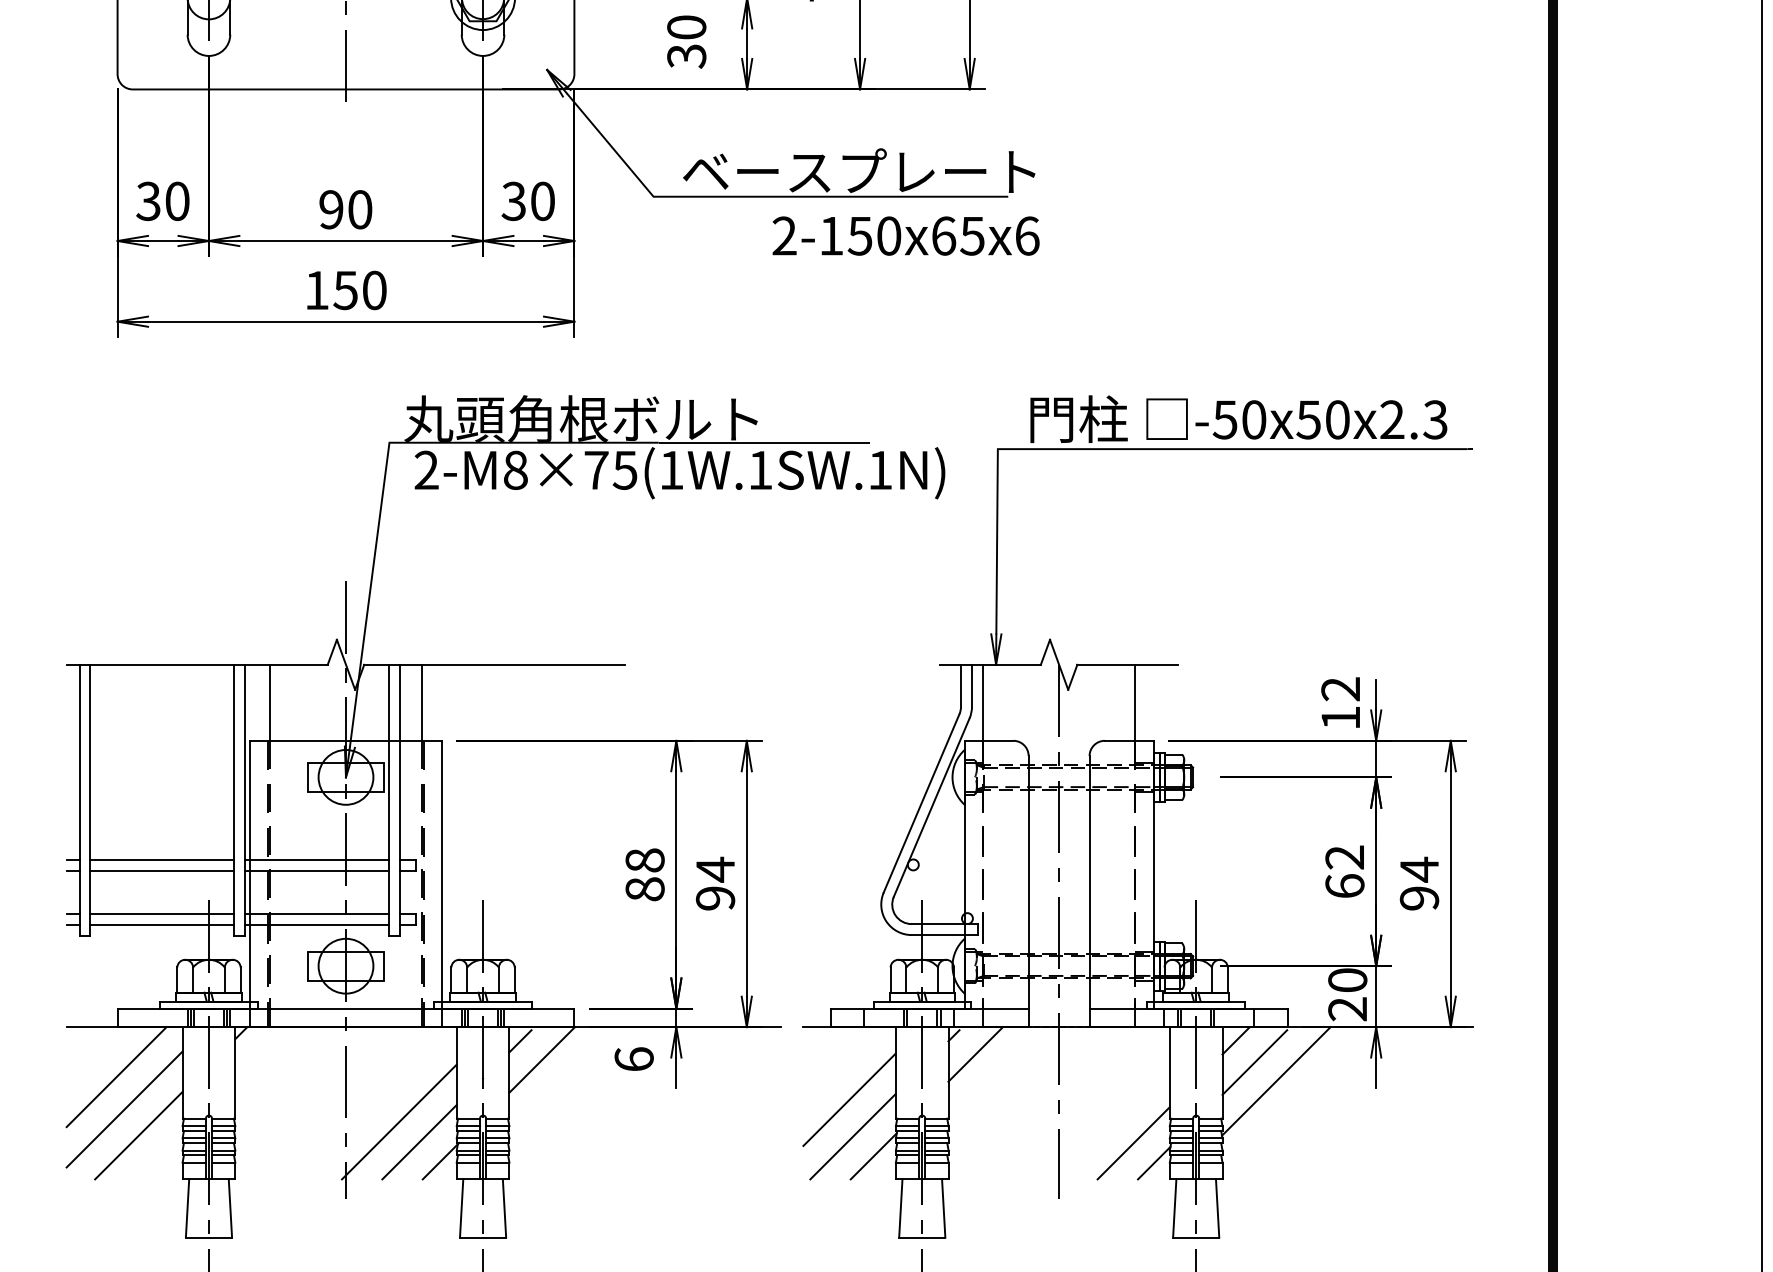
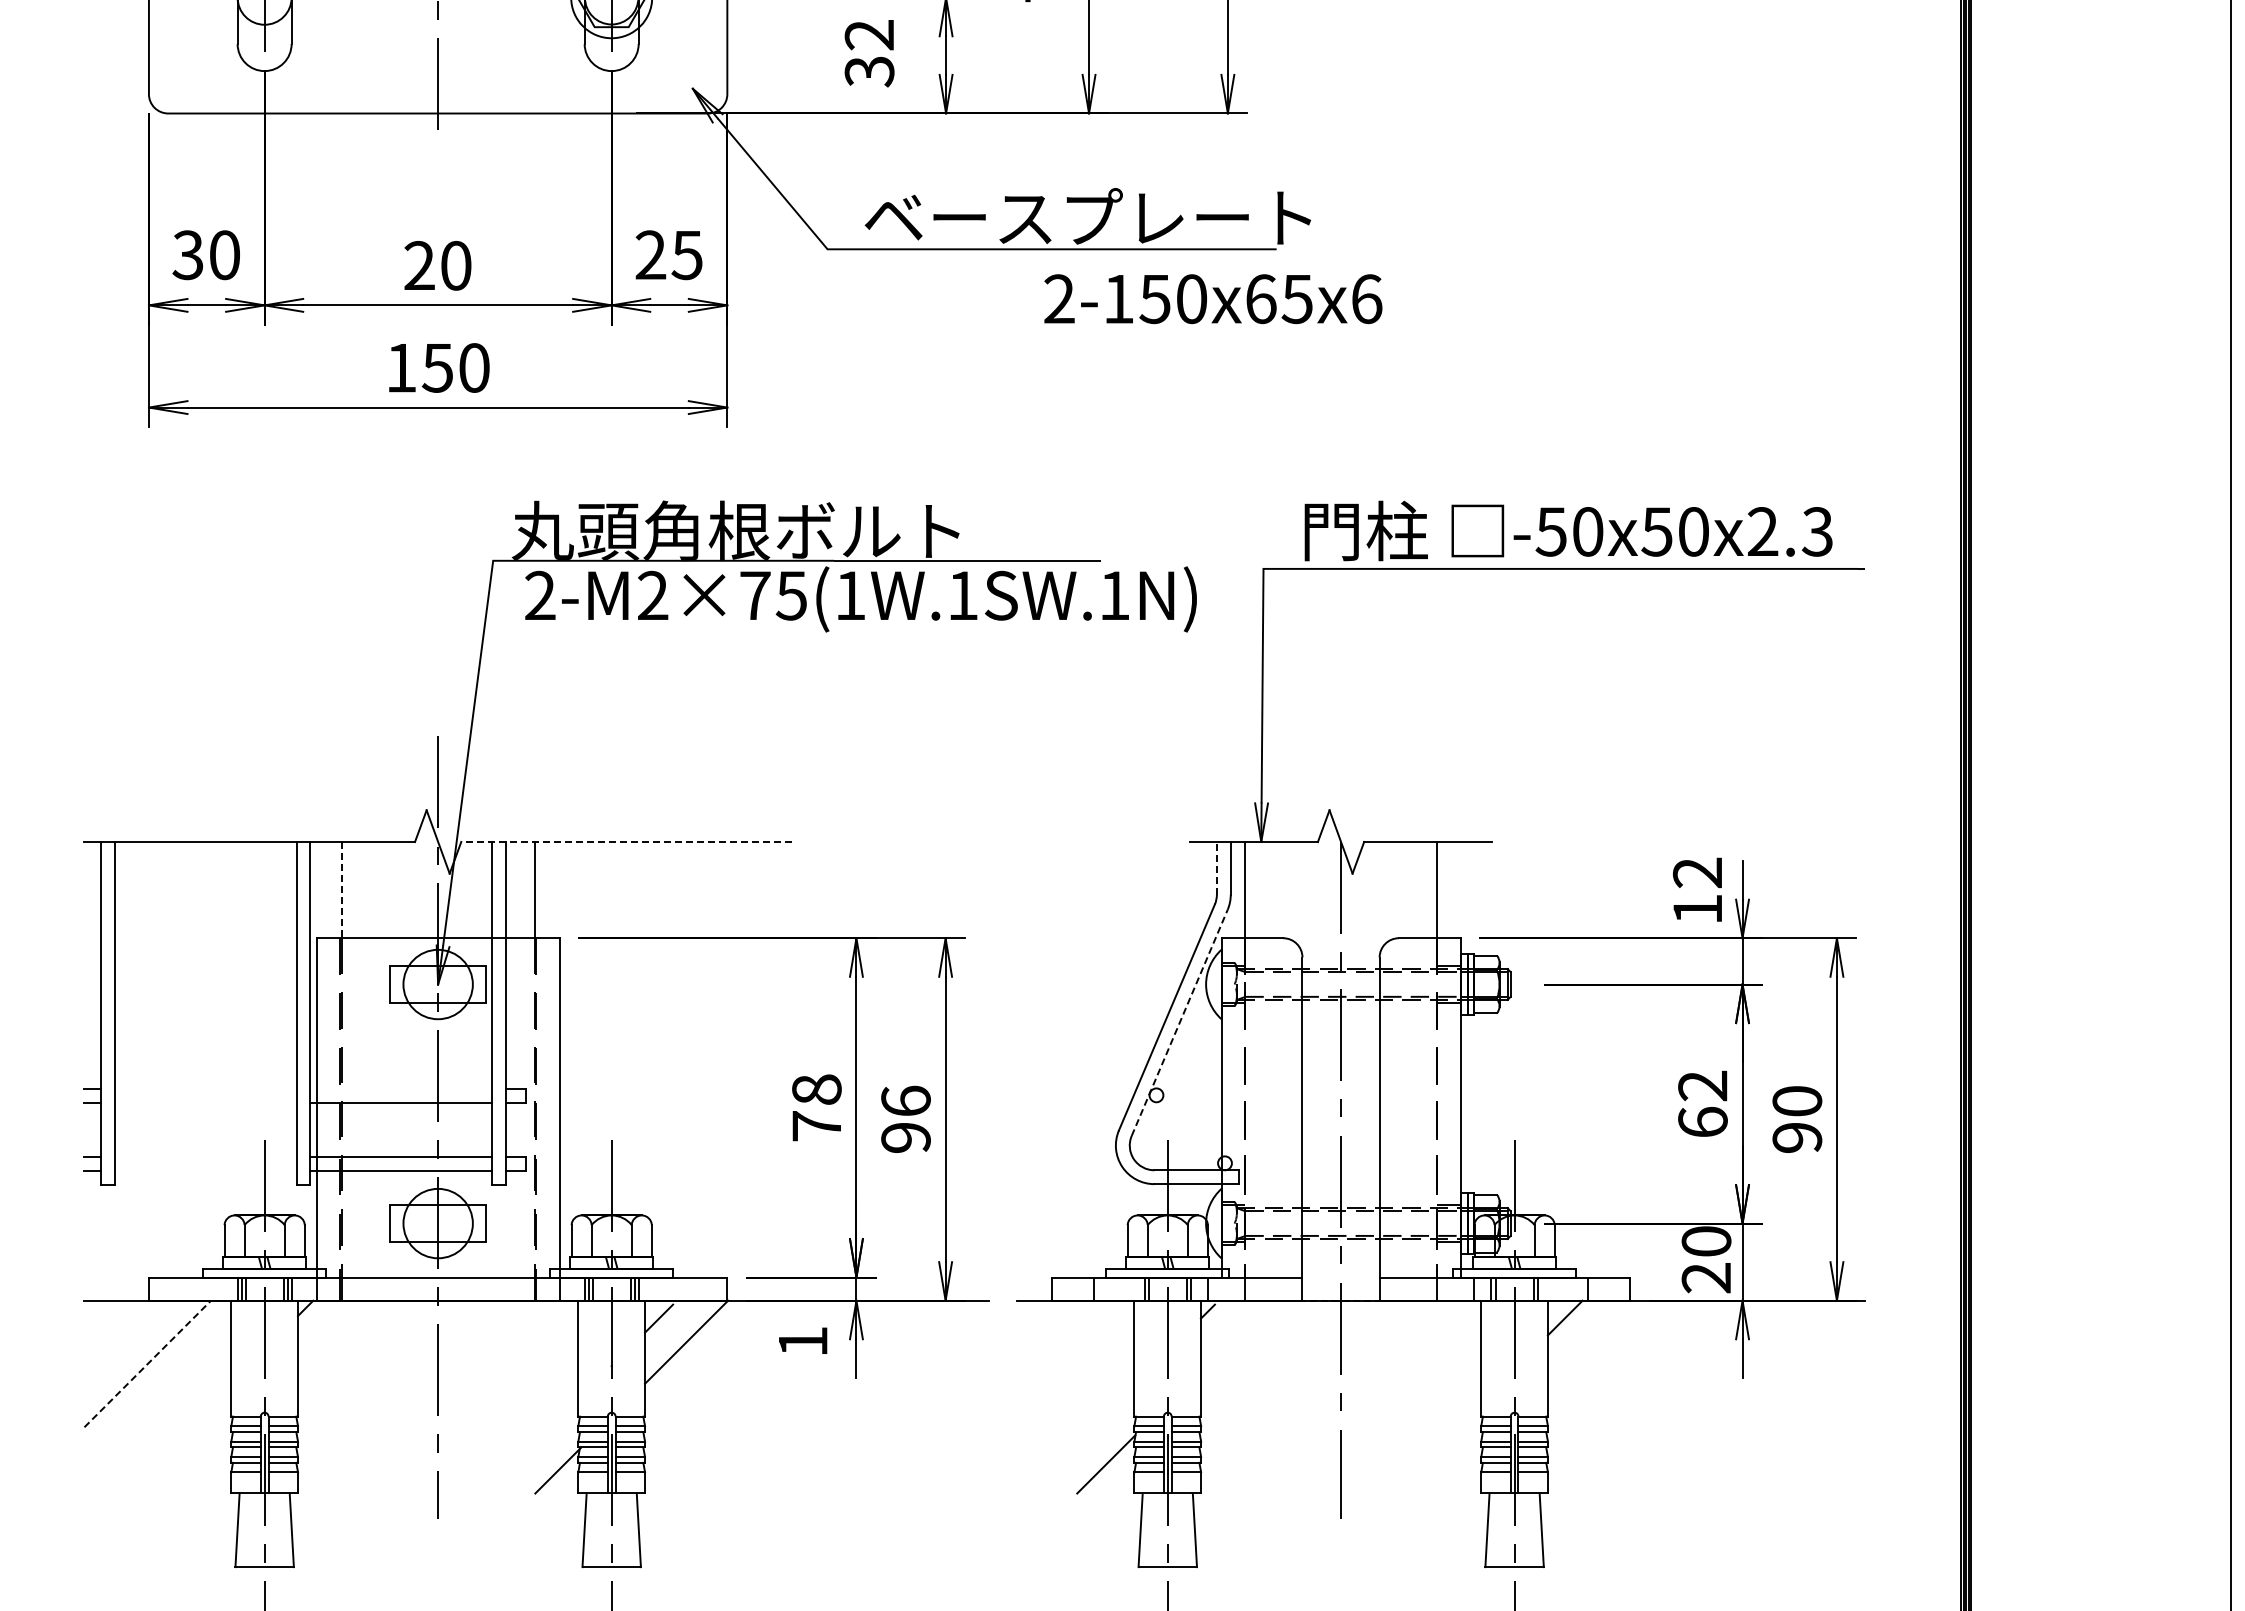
text: (686, 27) -> (869, 35), 30 -> 32
text: (527, 201) -> (668, 255), 30 -> 25
text: (331, 209) -> (419, 265), 90 -> 20
text: (906, 236) -> (1213, 299), moved
text: (516, 470) -> (653, 595), 2-M8×75(1W.1SW.1N) -> 2-M2×75(1W.1SW.1N)
line: (494, 664) -> (626, 841), solid -> dashed
line: (960, 684) -> (1216, 867), solid -> dashed
line: (269, 703) -> (341, 890), solid -> dashed
line: (931, 807) -> (1179, 1022), solid -> dashed
line: (162, 860) -> (205, 1089), removed
line: (317, 860) -> (401, 1089), removed
text: (715, 869) -> (905, 1101), 94 -> 96
text: (1419, 869) -> (1797, 1101), 94 -> 90
line: (162, 871) -> (205, 1103), removed
text: (644, 889) -> (816, 1126), 88 -> 78
line: (162, 914) -> (205, 1157), removed
line: (162, 925) -> (205, 1171), removed
line: (975, 1053) -> (1235, 1334), removed
text: (633, 1059) -> (802, 1341), 6 -> 1
line: (1254, 1062) -> (1588, 1345), removed
line: (117, 1076) -> (148, 1363), solid -> dashed
line: (1275, 1081) -> (1615, 1369), removed
line: (849, 1099) -> (1075, 1392), removed
line: (124, 1109) -> (157, 1404), removed
line: (399, 1121) -> (505, 1420), removed
line: (138, 1135) -> (175, 1437), removed
line: (853, 1136) -> (1080, 1439), removed
line: (419, 1142) -> (531, 1446), removed
line: (1133, 1143) -> (1435, 1447), removed
line: (1154, 1162) -> (1461, 1472), removed

